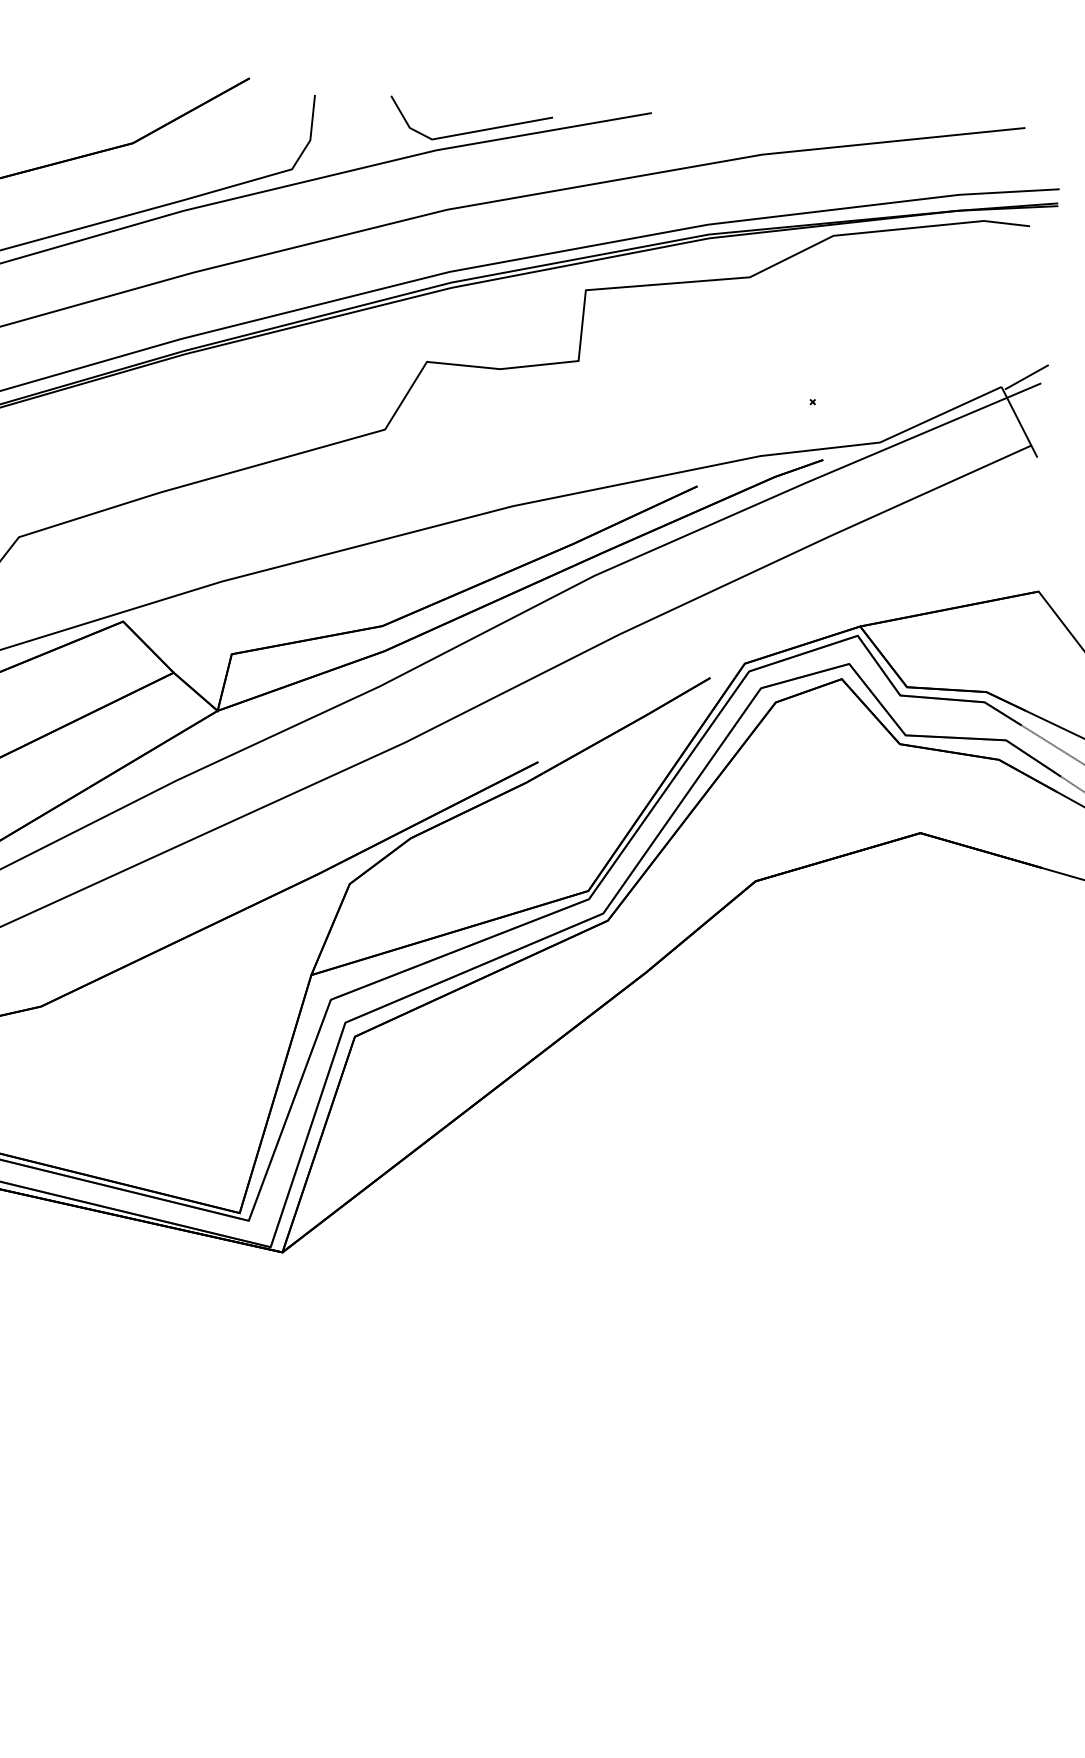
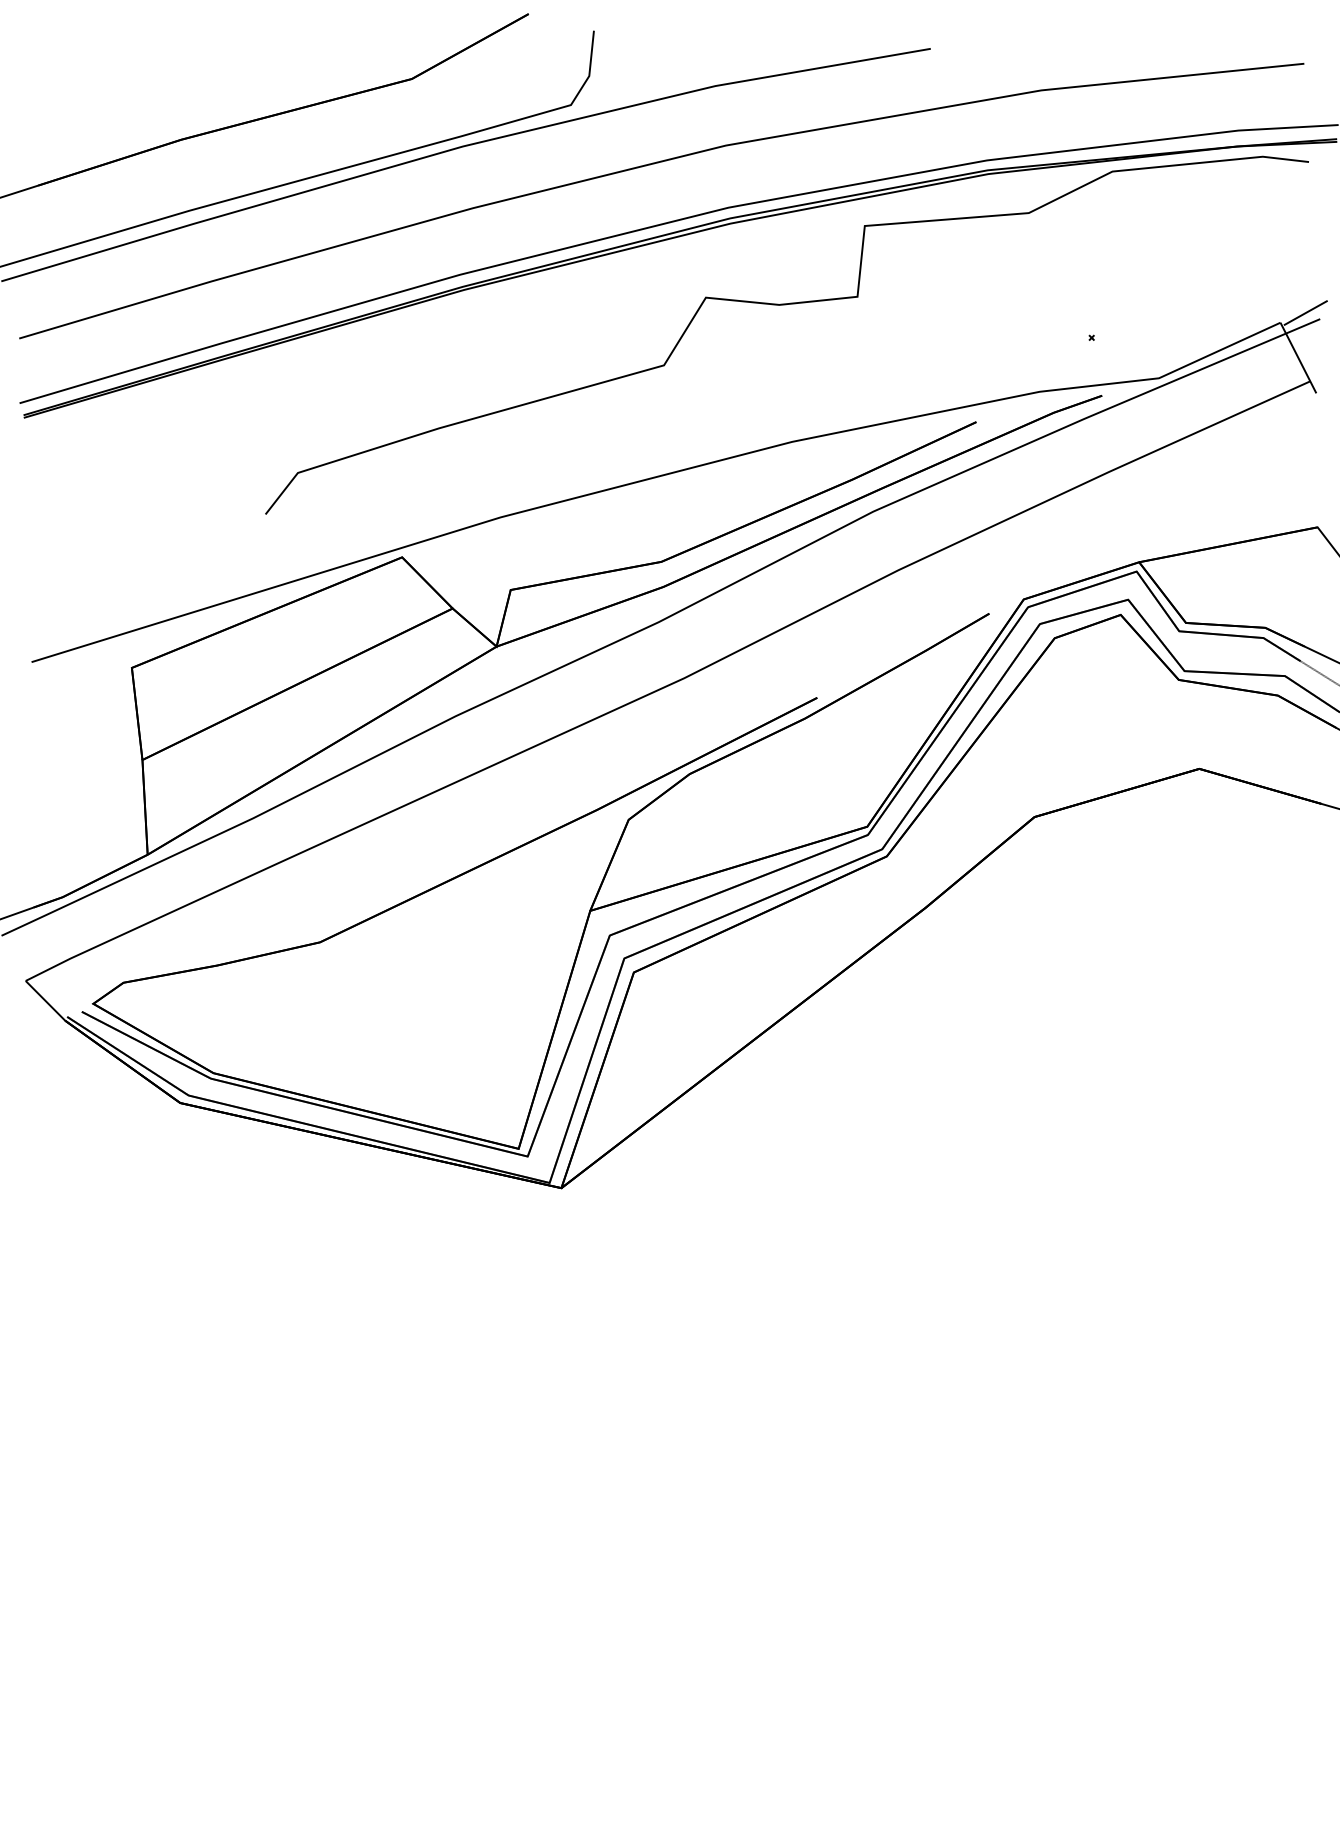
curve: (473, 130) -> (752, 66), removed

